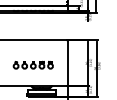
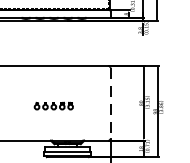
line: (68, 63) -> (111, 103), solid -> dashed
part: (32, 64) -> (52, 105), size x0.6

